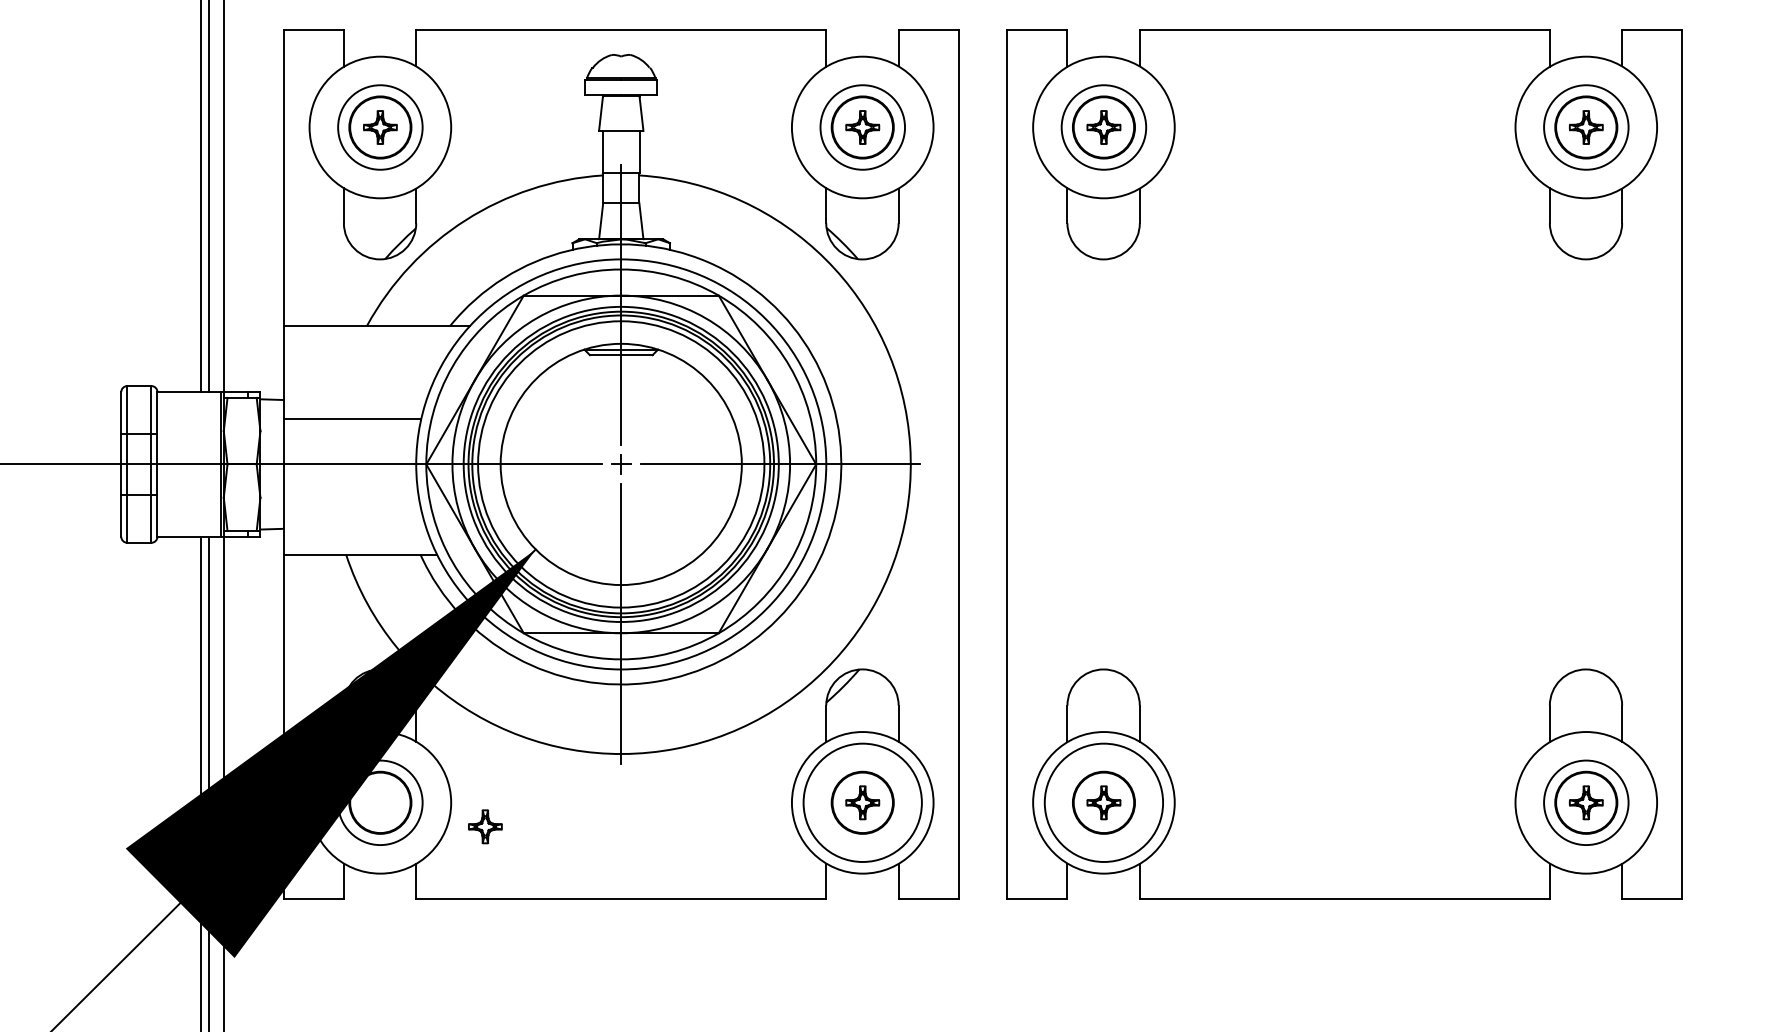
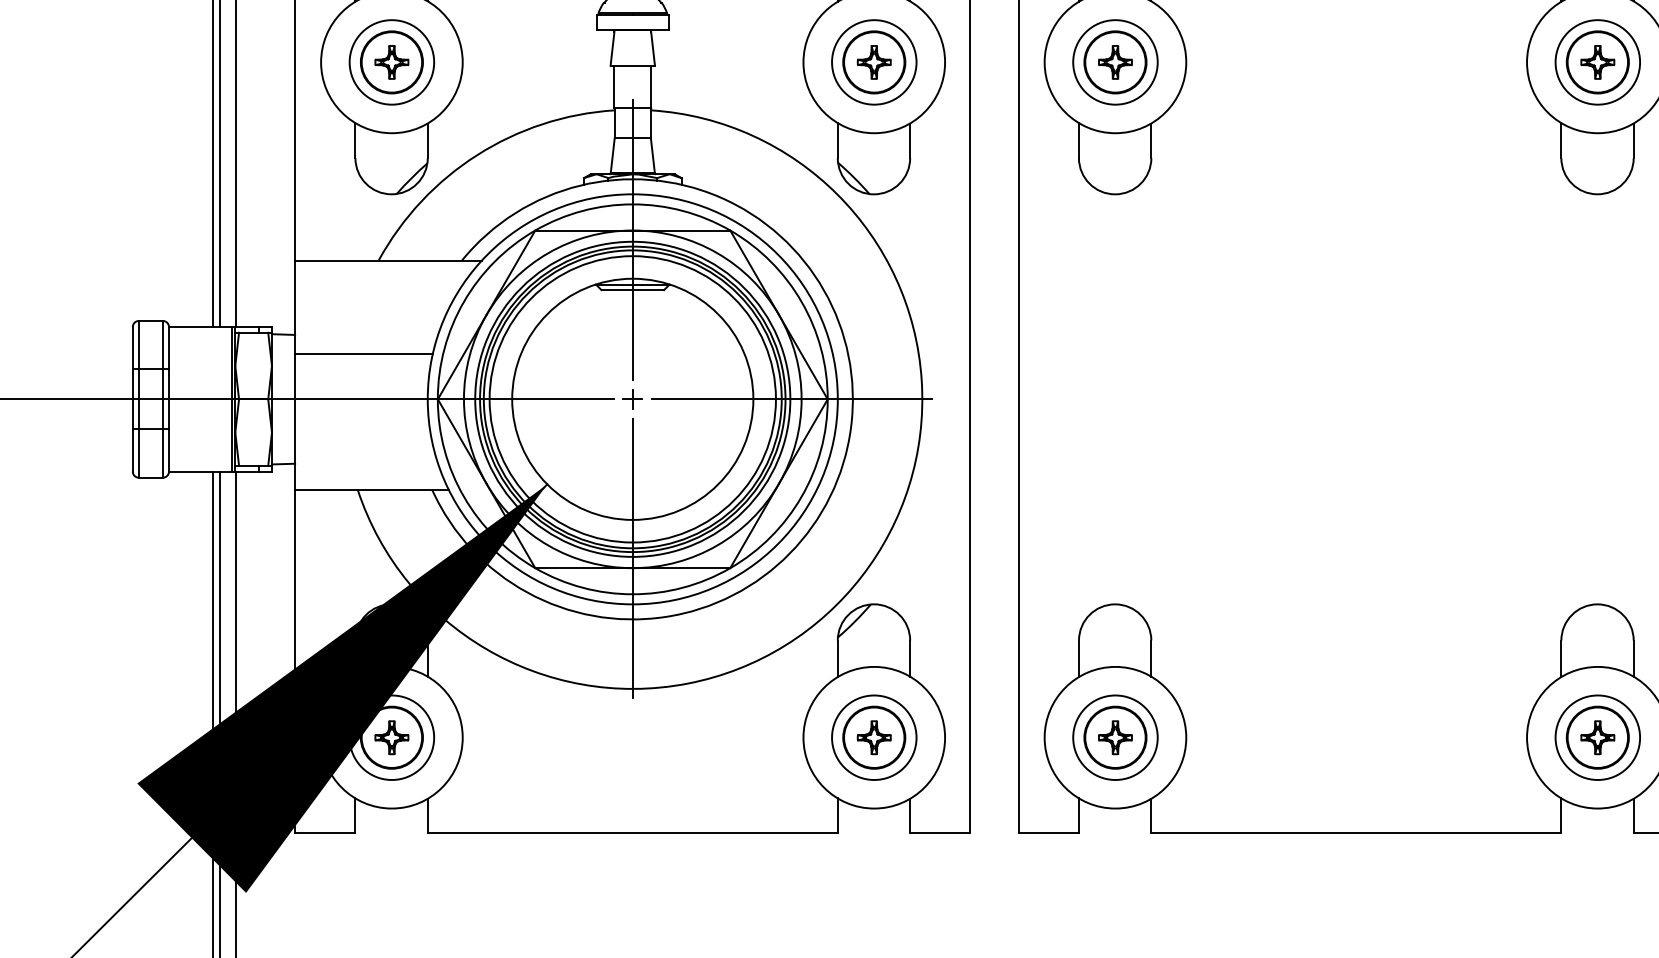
circle: (862, 802) -> (874, 737), size x0.71
circle: (1103, 802) -> (1115, 737), size x0.71
part: (485, 826) -> (392, 737), moved

